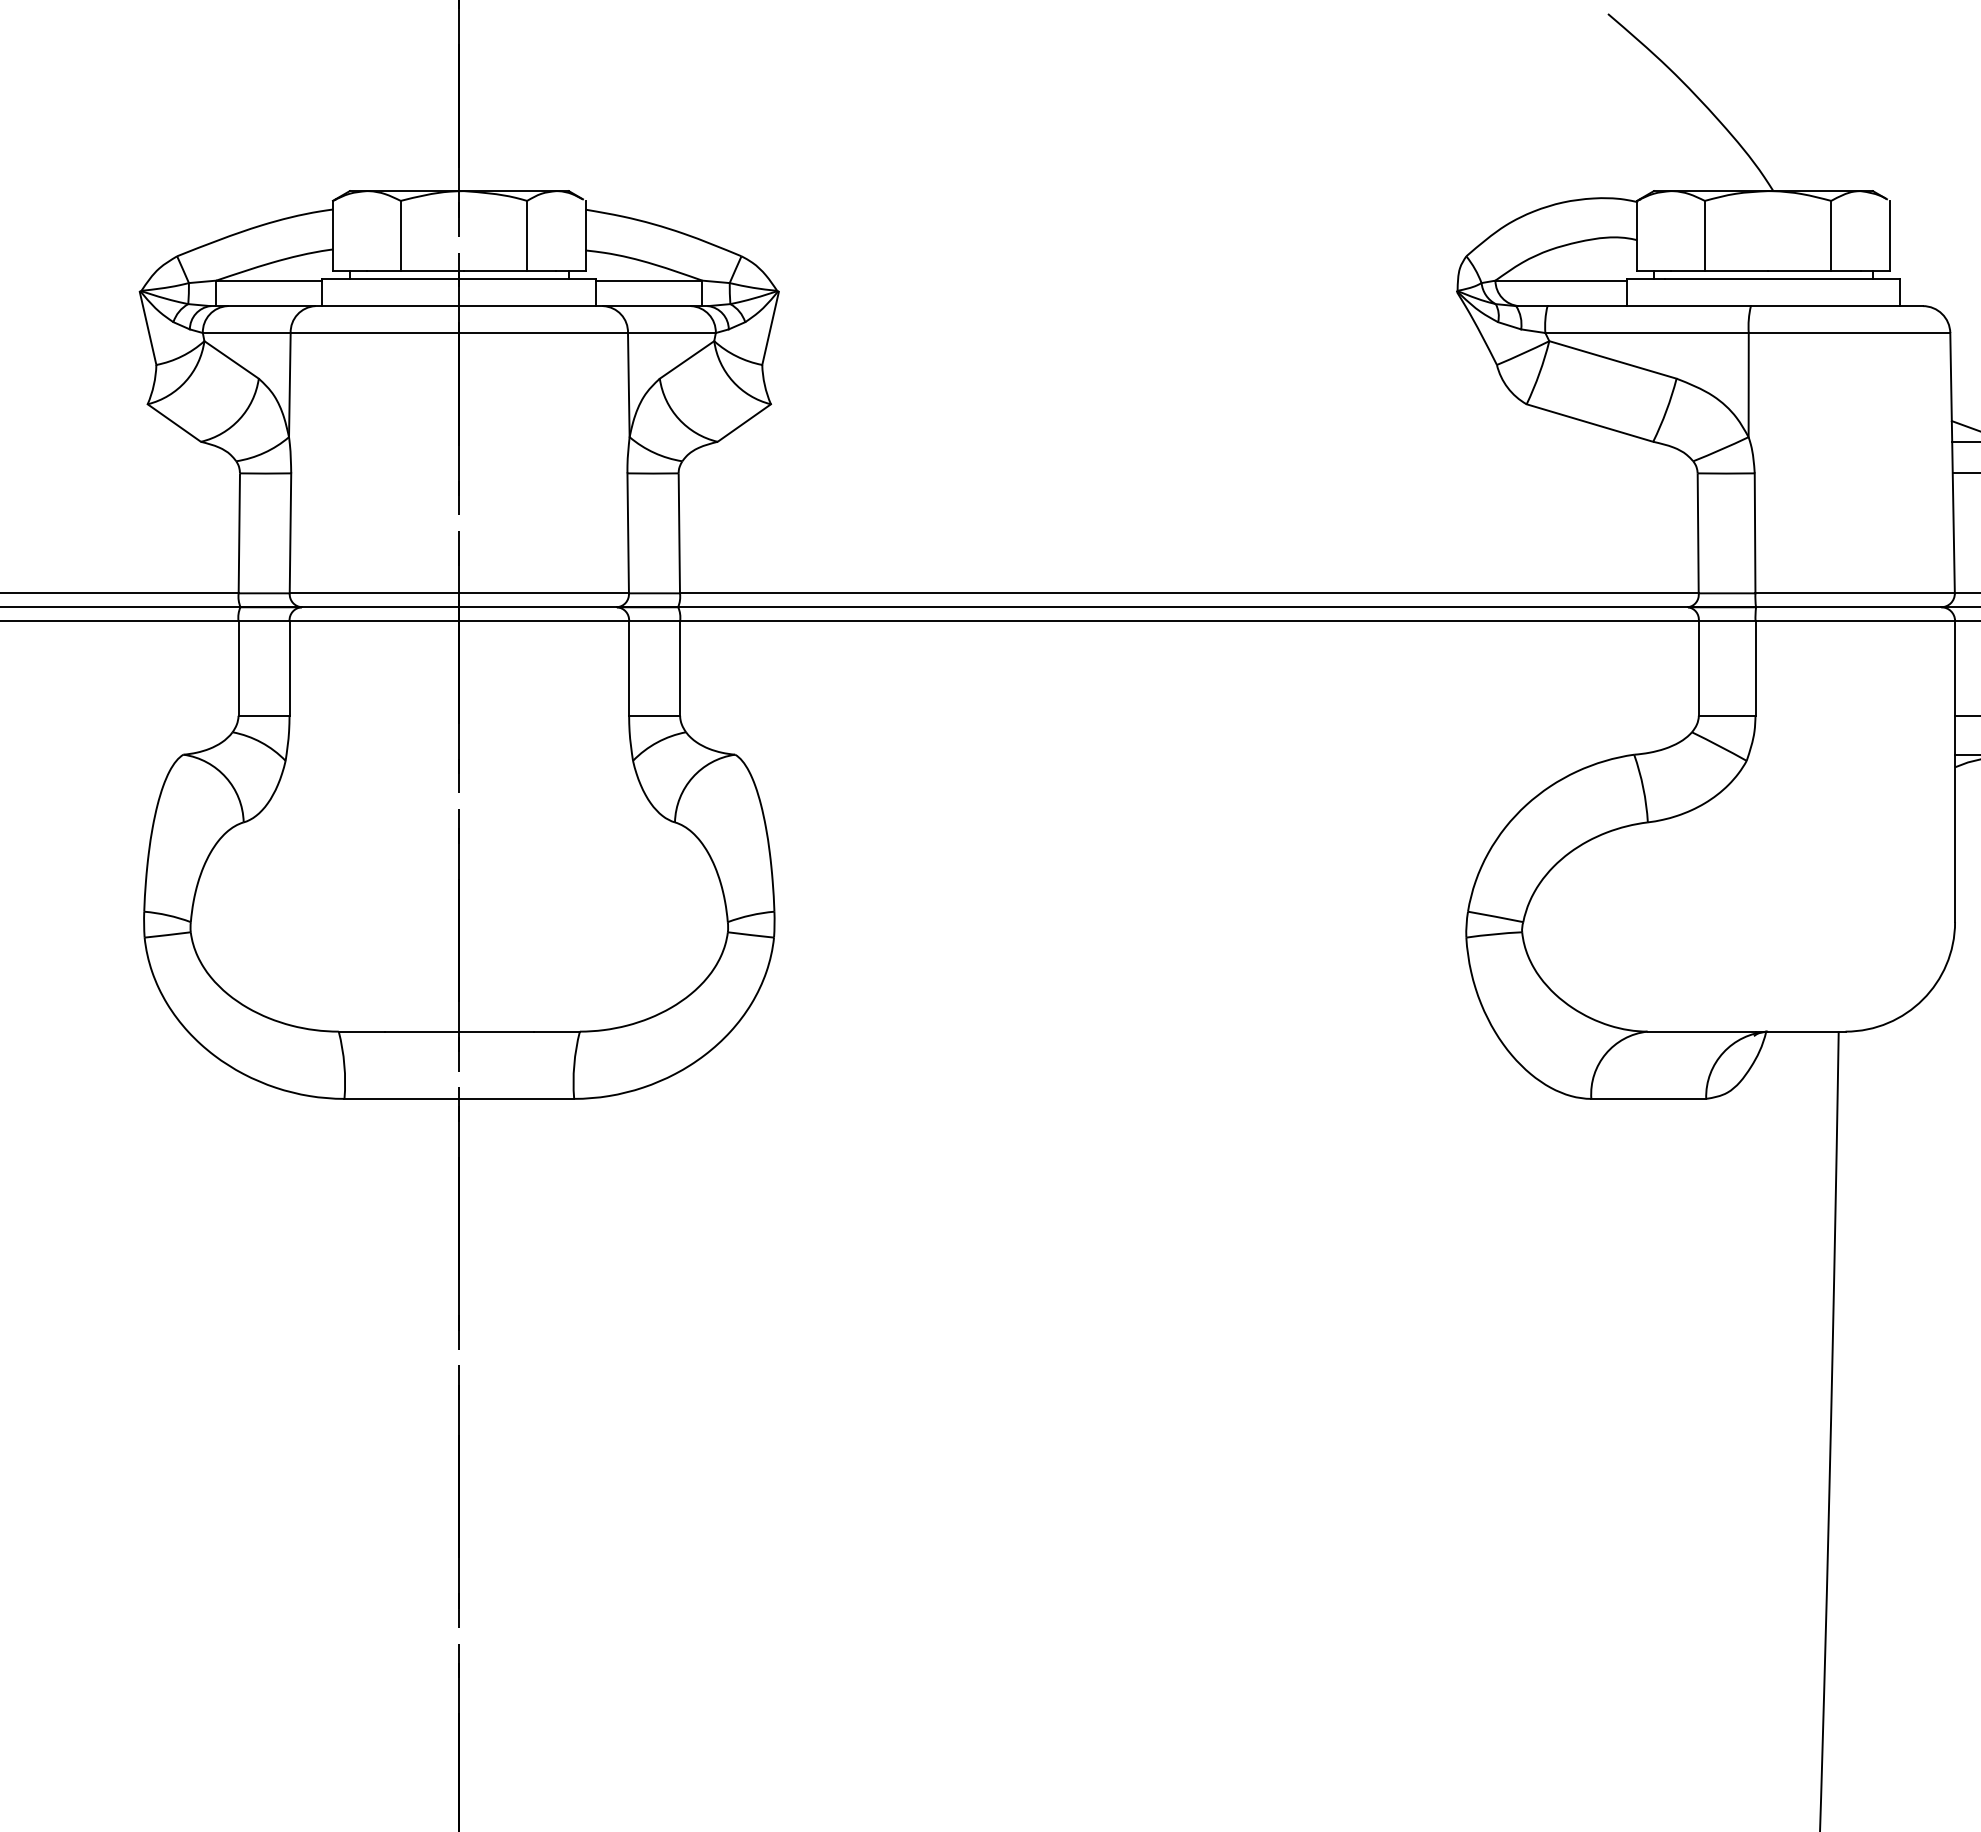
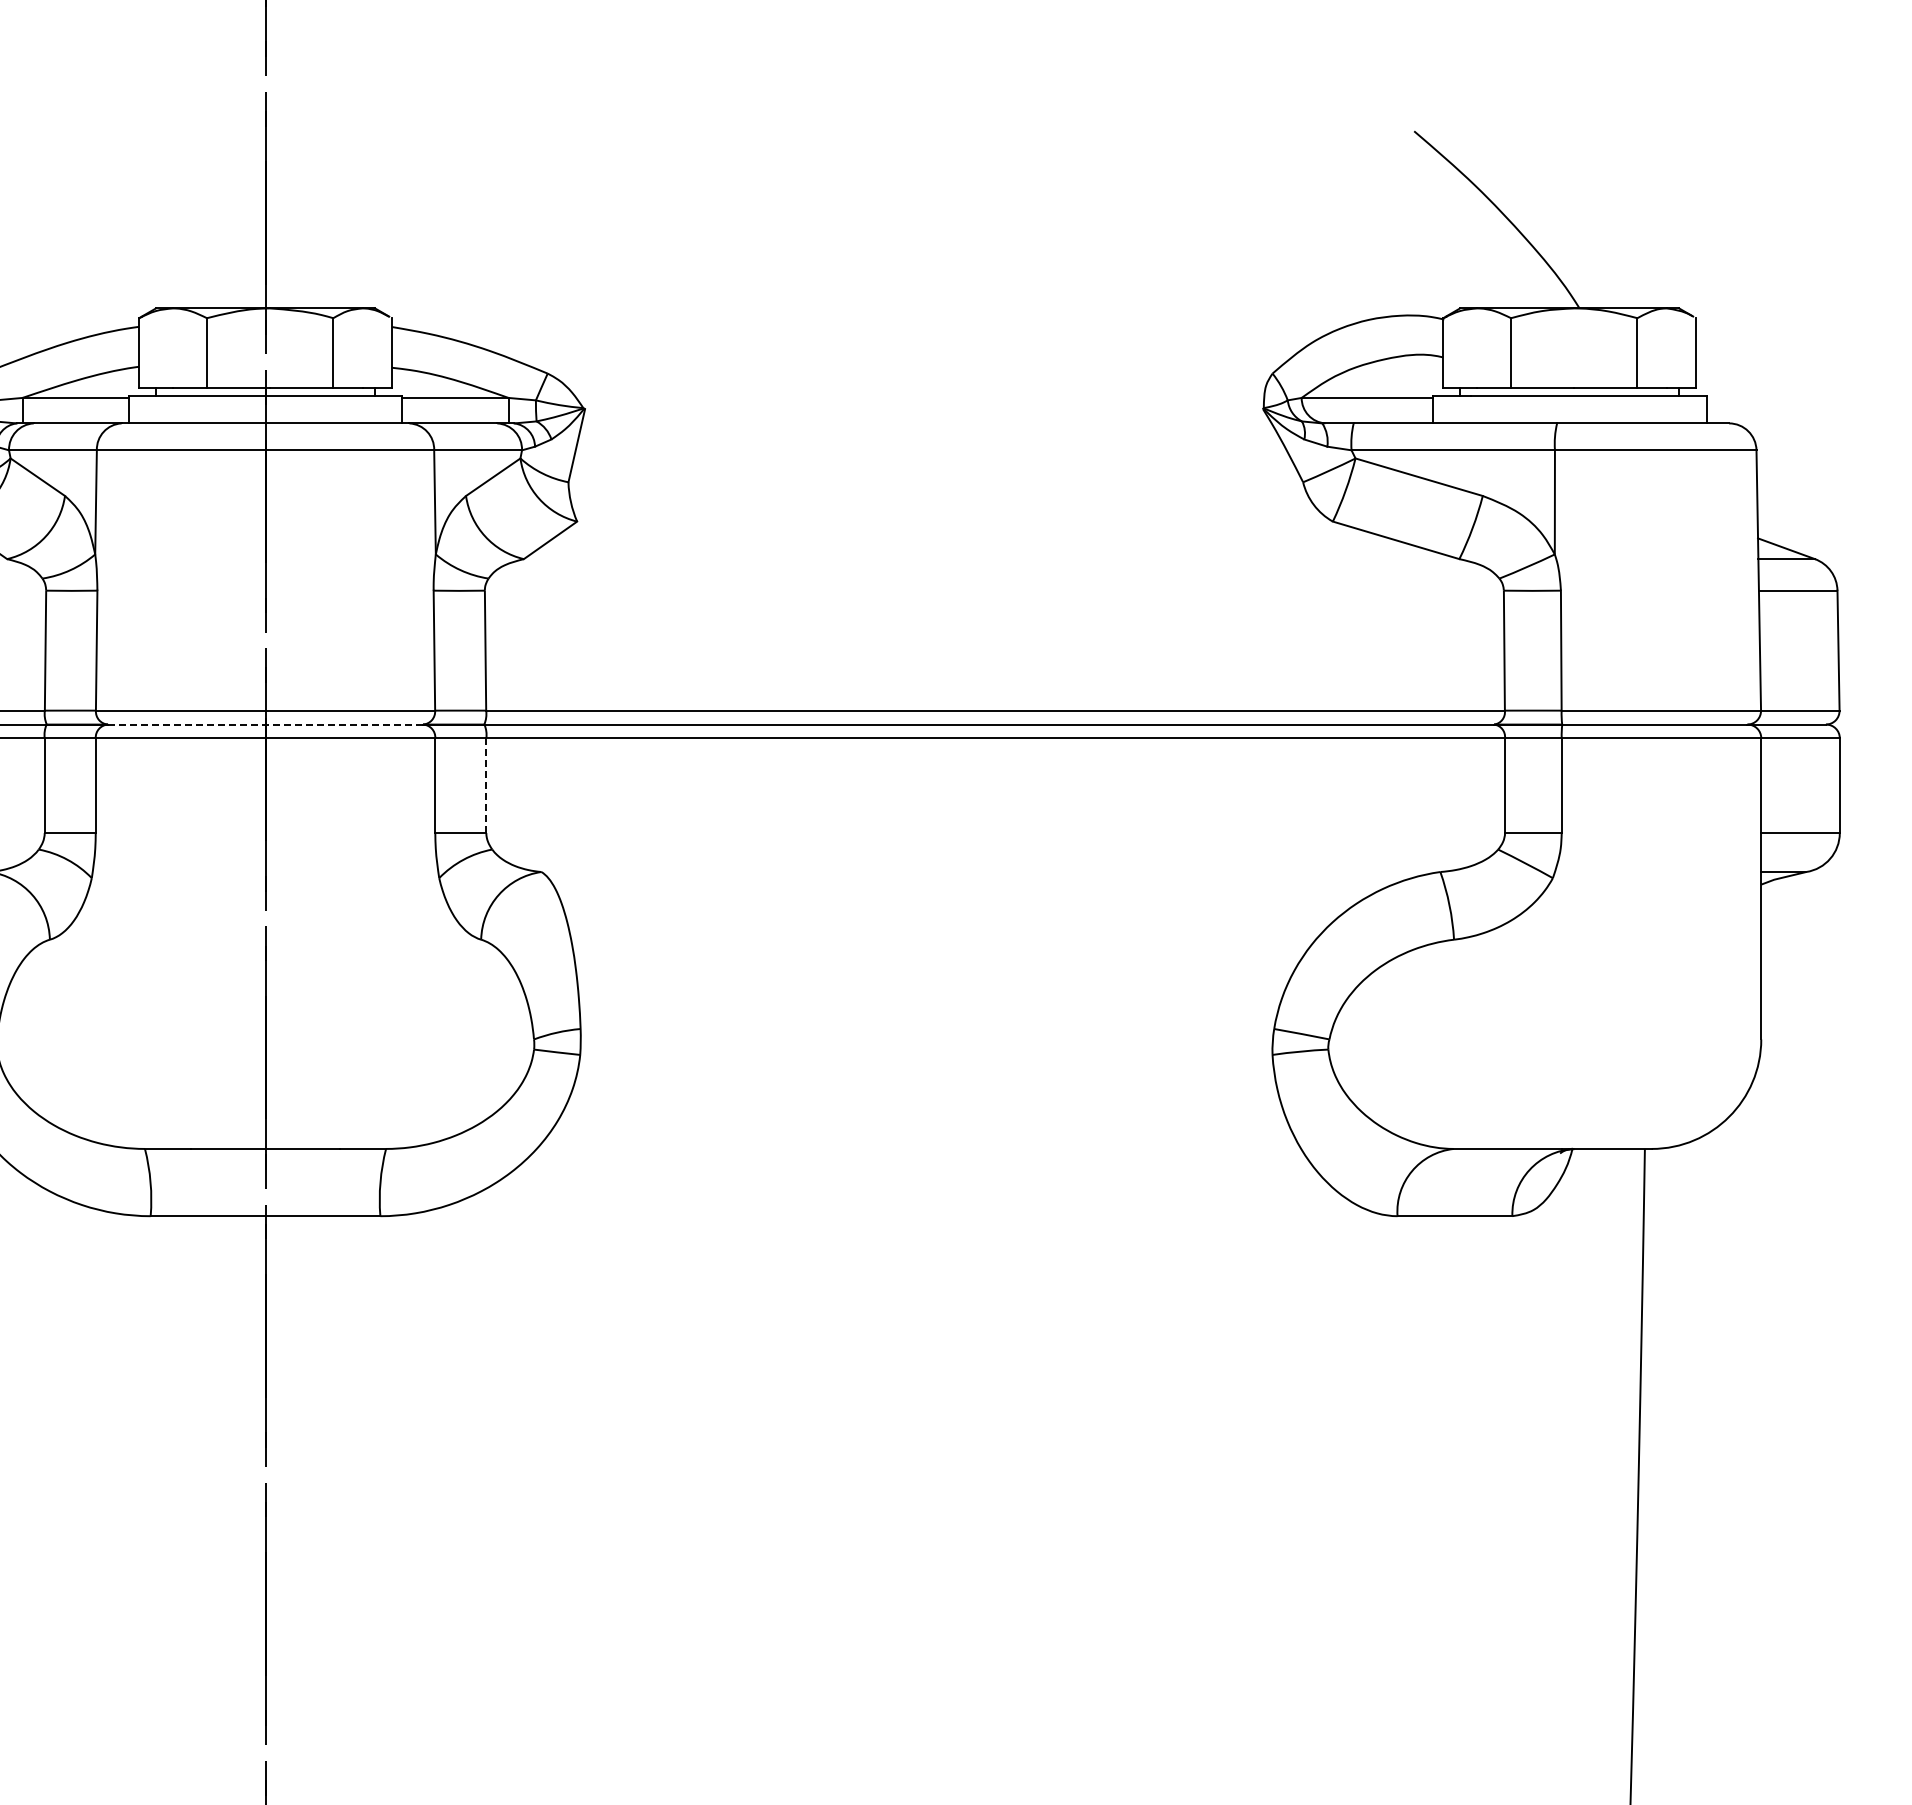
line: (459, 607) -> (265, 724), solid -> dashed
line: (680, 668) -> (486, 785), solid -> dashed

